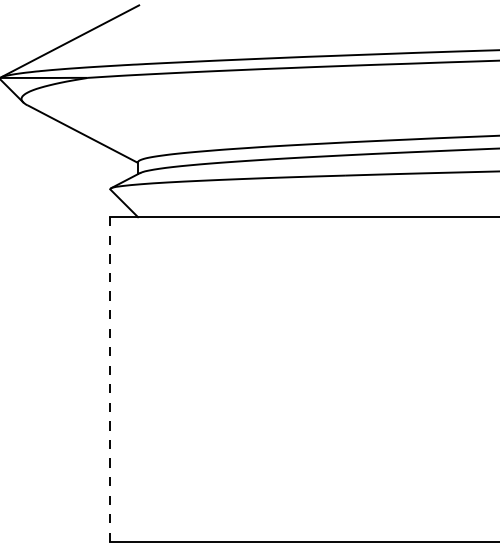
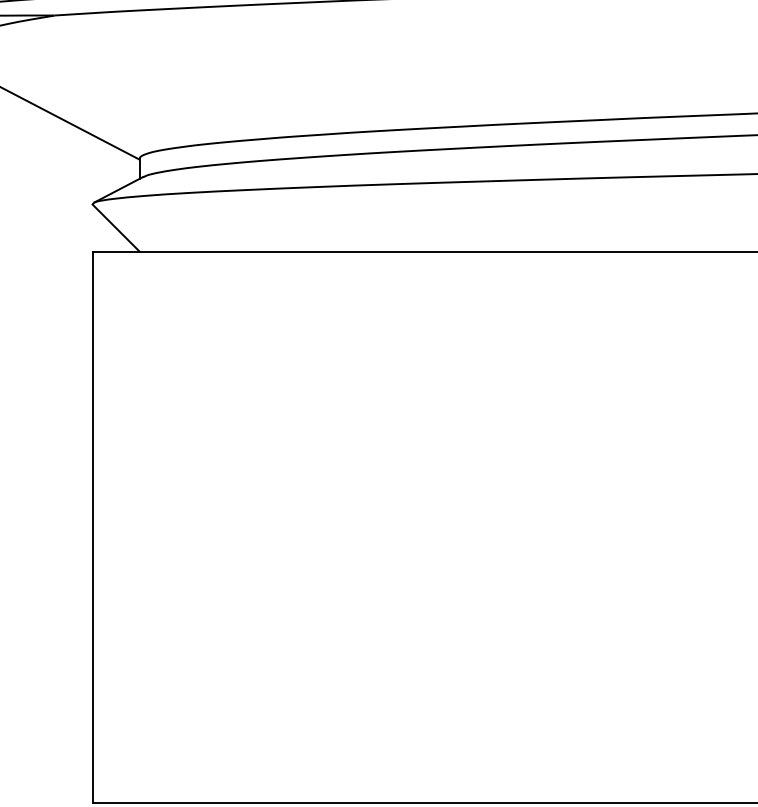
line: (110, 380) -> (93, 528), dashed -> solid

